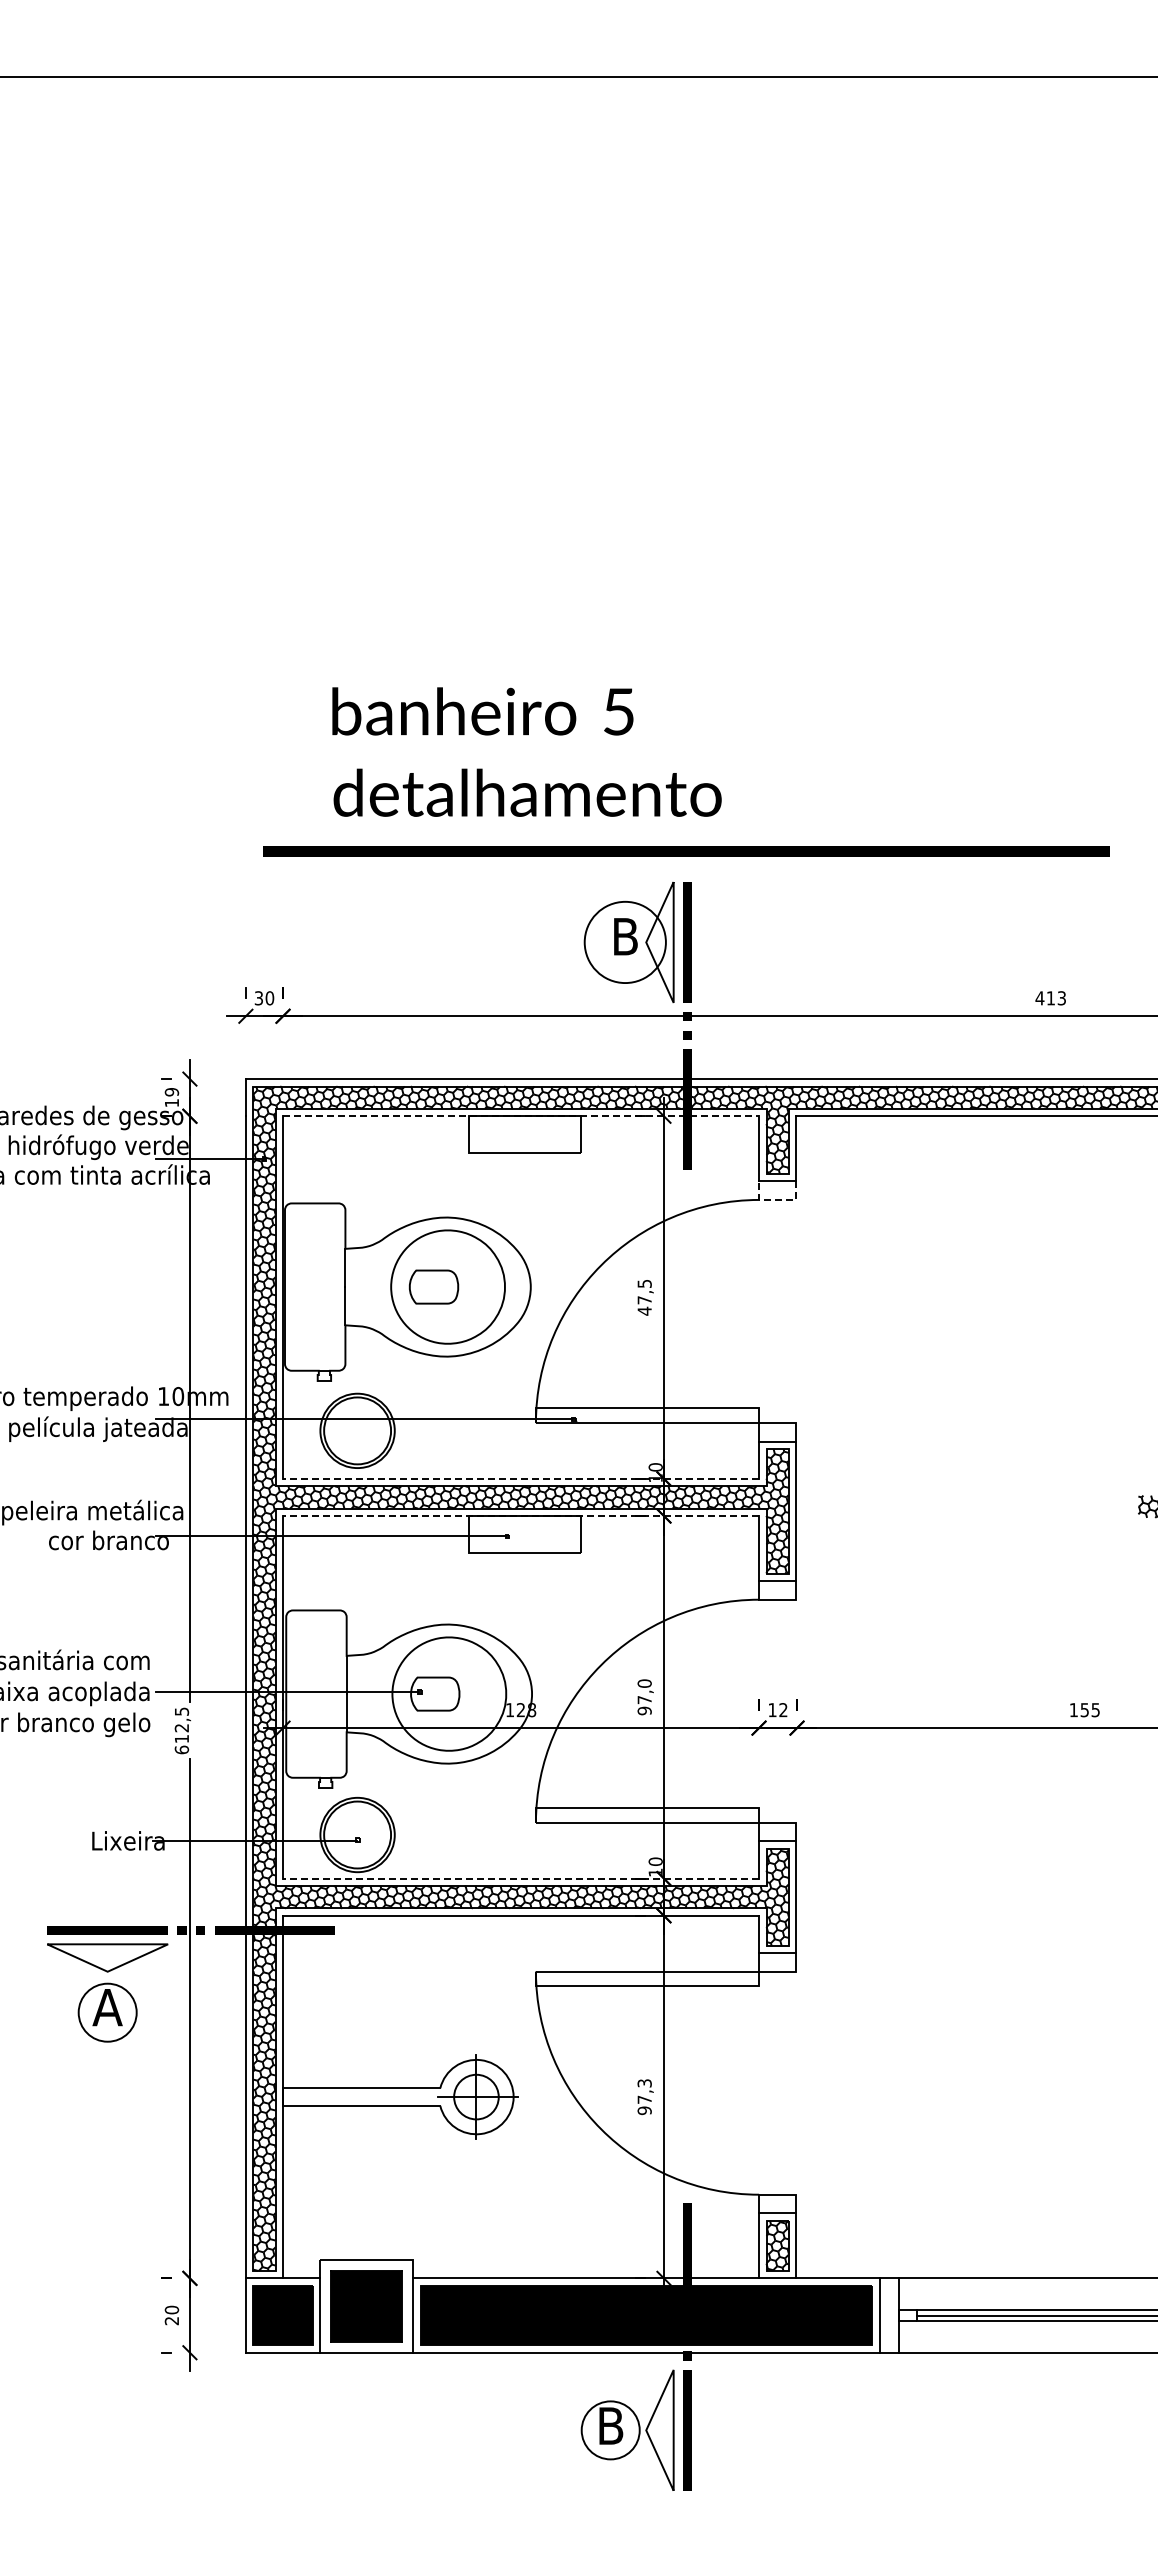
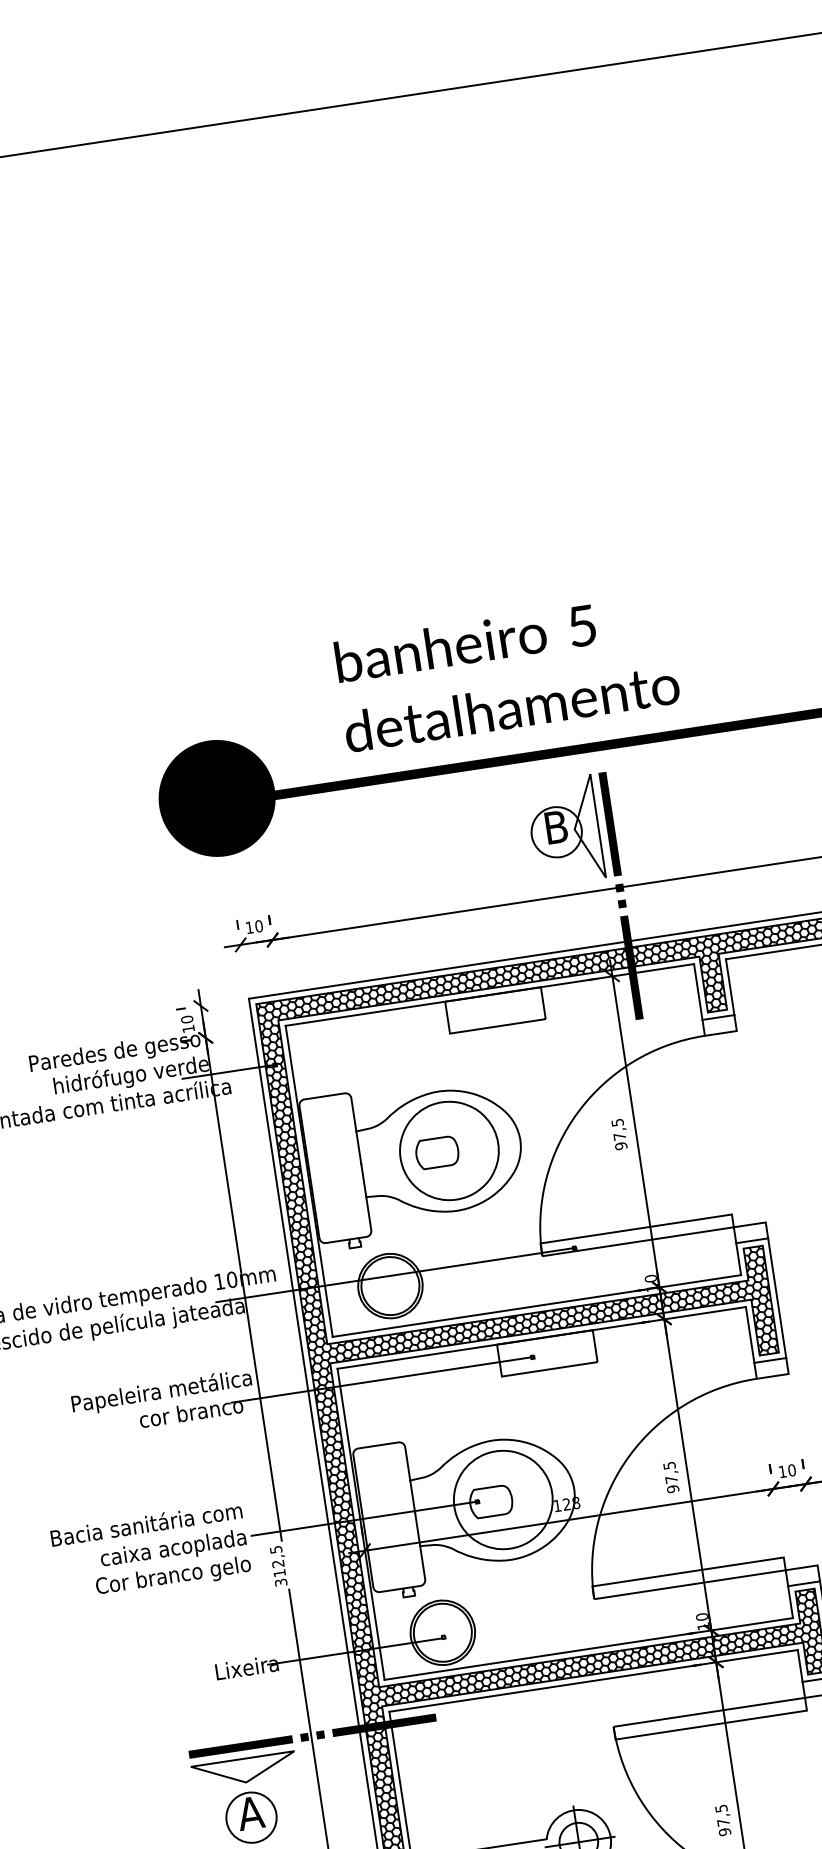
text: (482, 711) -> (465, 643), moved
text: (527, 792) -> (511, 707), moved
fill: (243, 844) -> (216, 797), added
circle: (625, 942) -> (556, 832), size x0.71
text: (258, 998) -> (249, 927), 30 -> 10
text: (172, 1092) -> (187, 1019), 19 -> 10
line: (521, 1116) -> (490, 995), dashed -> solid
line: (777, 1199) -> (720, 1033), dashed -> solid
text: (644, 1310) -> (620, 1145), 47,5 -> 97,5
line: (521, 1478) -> (537, 1305), dashed -> solid
line: (521, 1516) -> (542, 1338), dashed -> solid
text: (644, 1683) -> (669, 1465), 97,0 -> 97,5
text: (783, 1710) -> (792, 1470), 12 -> 10
text: (181, 1749) -> (280, 1582), 612,5 -> 312,5
line: (521, 1878) -> (589, 1648), dashed -> solid
text: (644, 2083) -> (721, 1808), 97,3 -> 97,5

